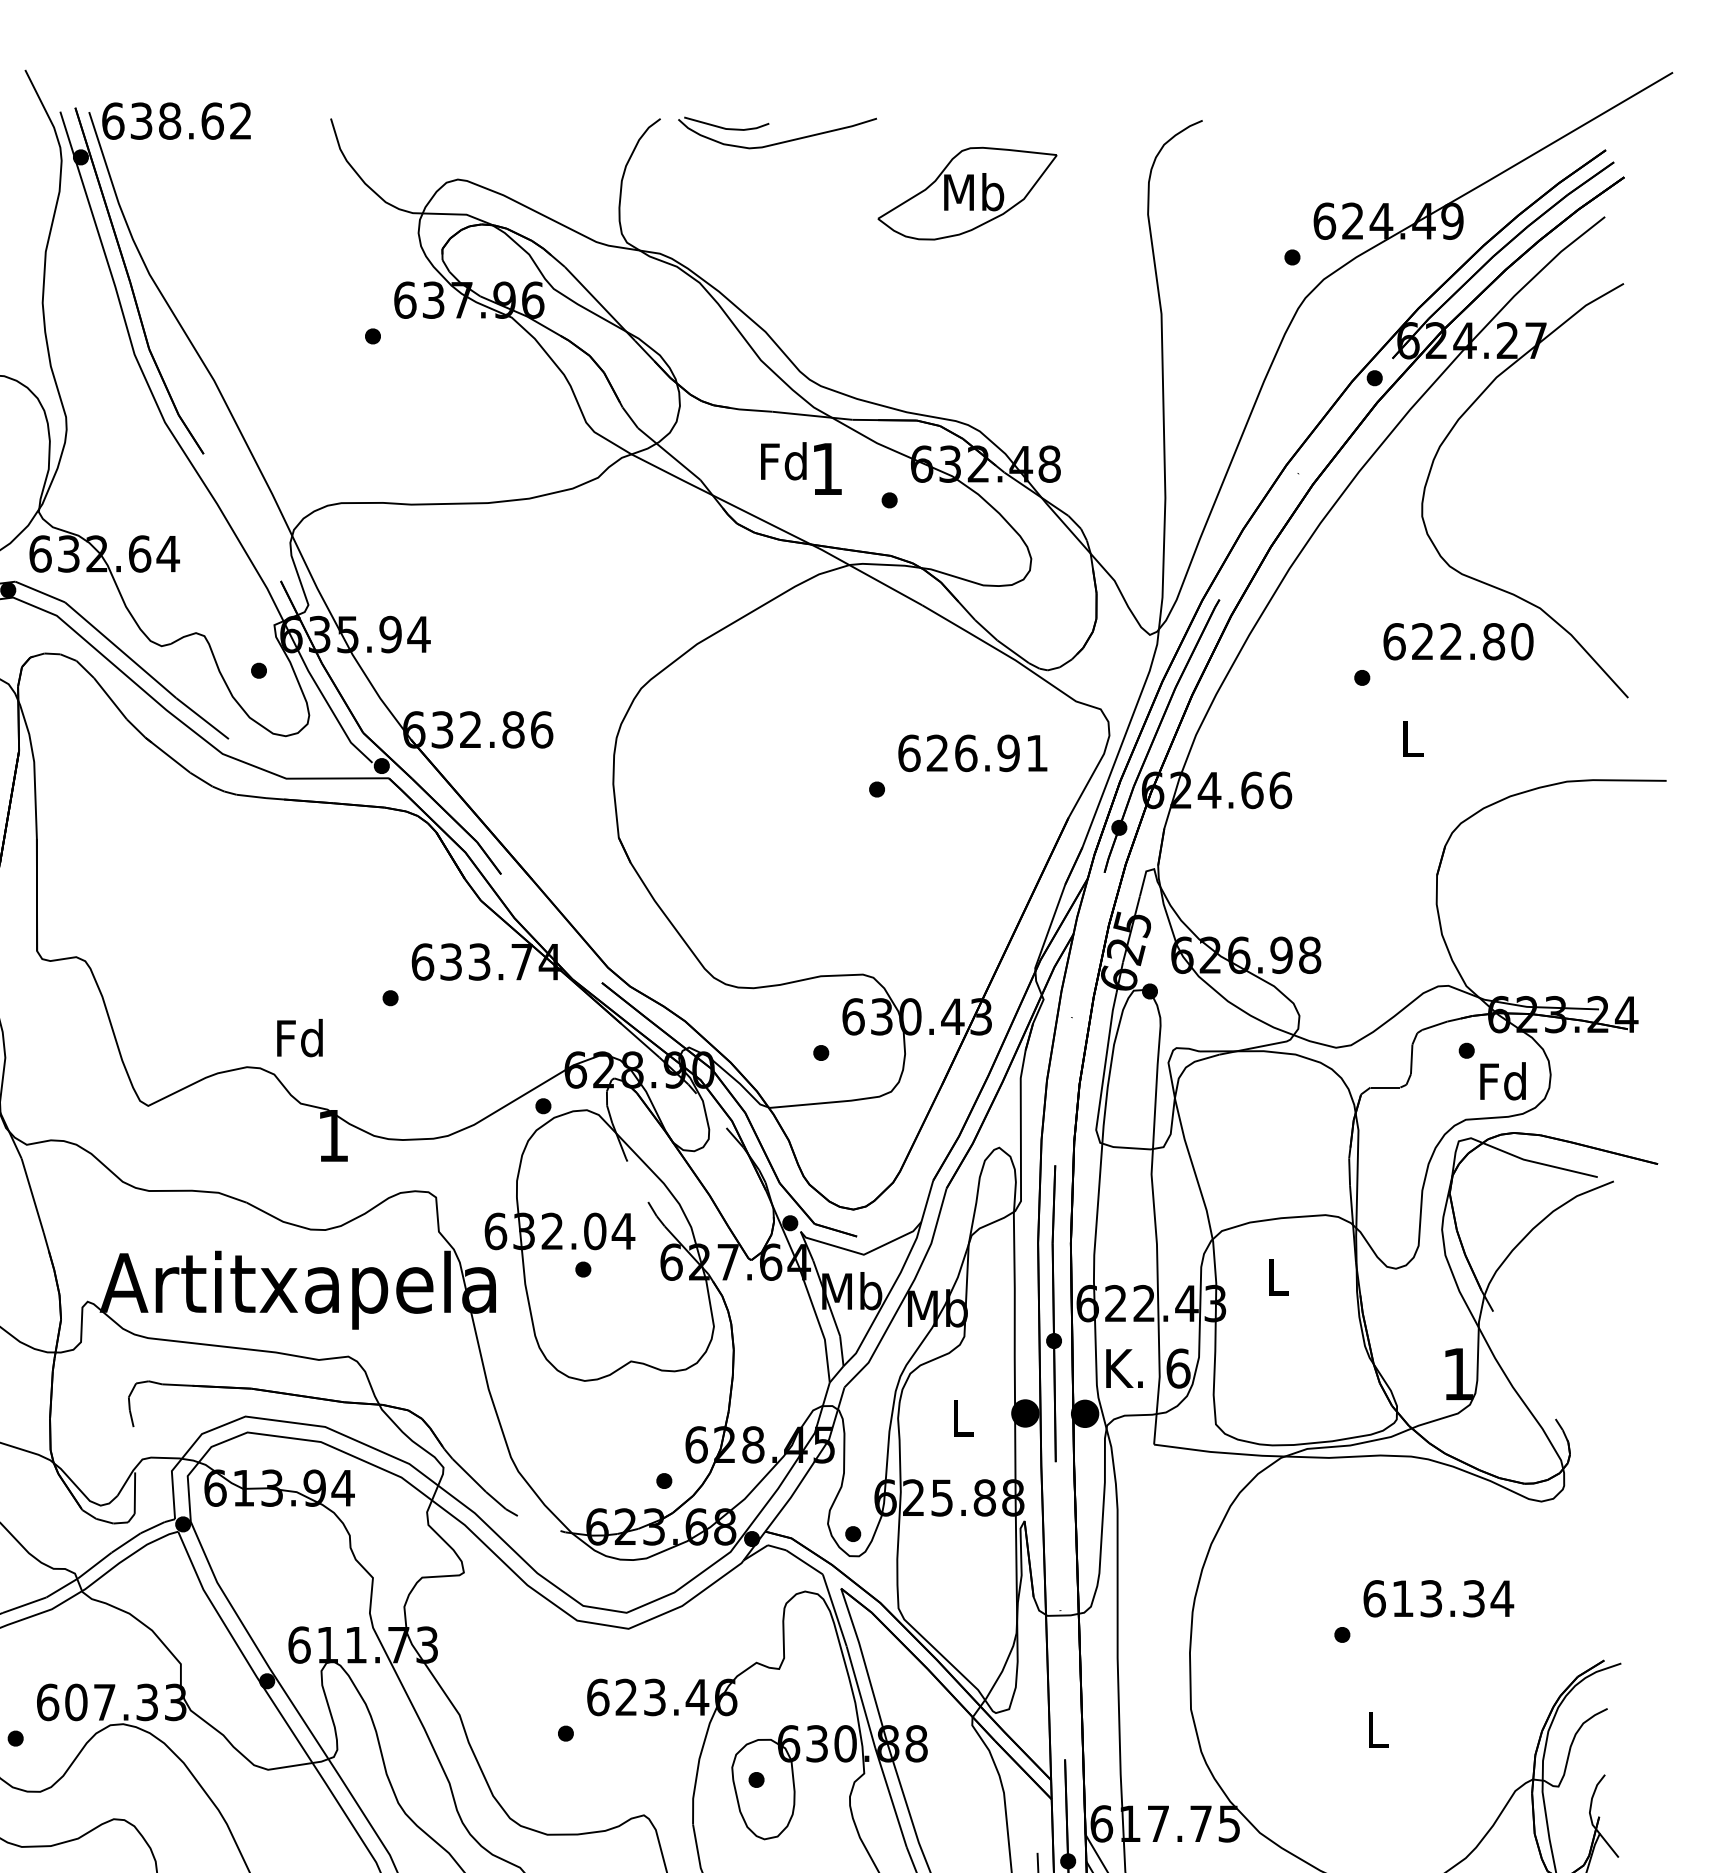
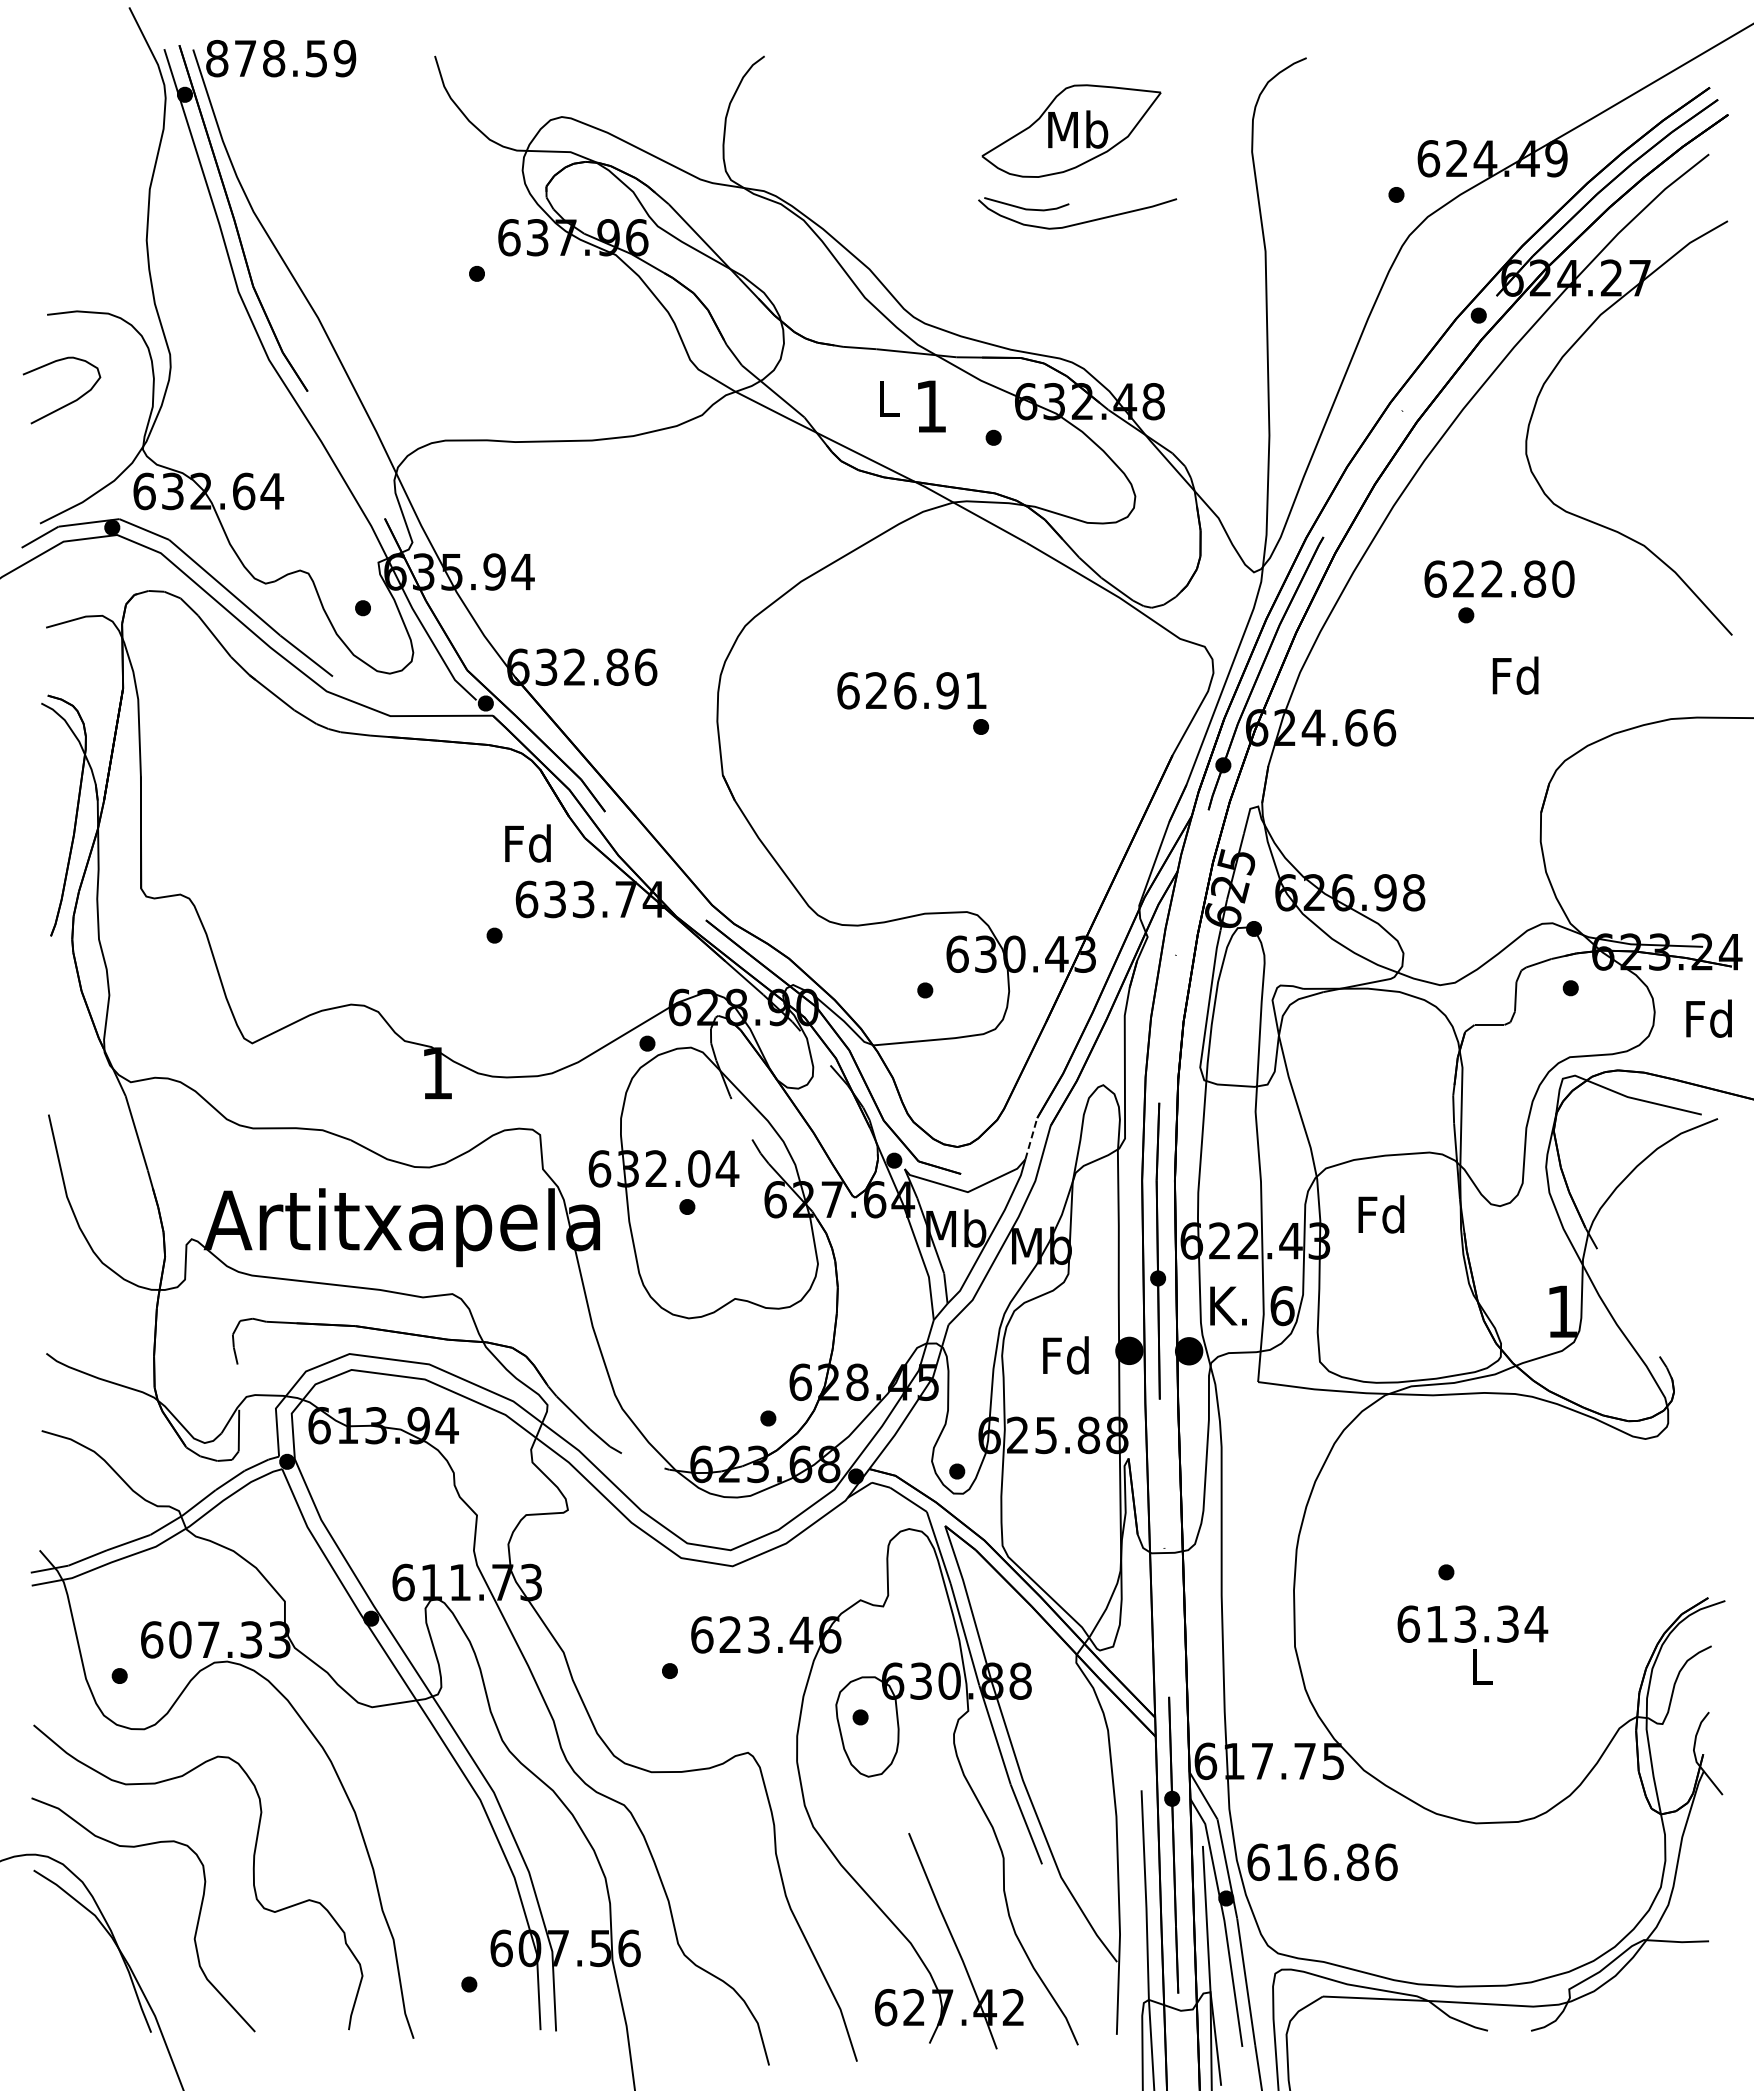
text: (177, 121) -> (281, 58), 638.62 -> 878.59
part: (779, 142) -> (1079, 222), moved
text: (783, 461) -> (887, 398), Fd -> L
text: (1458, 641) -> (1499, 578), moved
text: (1411, 738) -> (1515, 675), L -> Fd
text: (972, 753) -> (911, 690), moved
text: (299, 1038) -> (527, 843), moved
text: (1502, 1081) -> (1708, 1018), moved
line: (927, 1201) -> (1031, 1138), solid -> dashed
text: (1277, 1277) -> (1381, 1214), L -> Fd
text: (961, 1418) -> (1065, 1355), L -> Fd
text: (1438, 1598) -> (1472, 1623), moved

